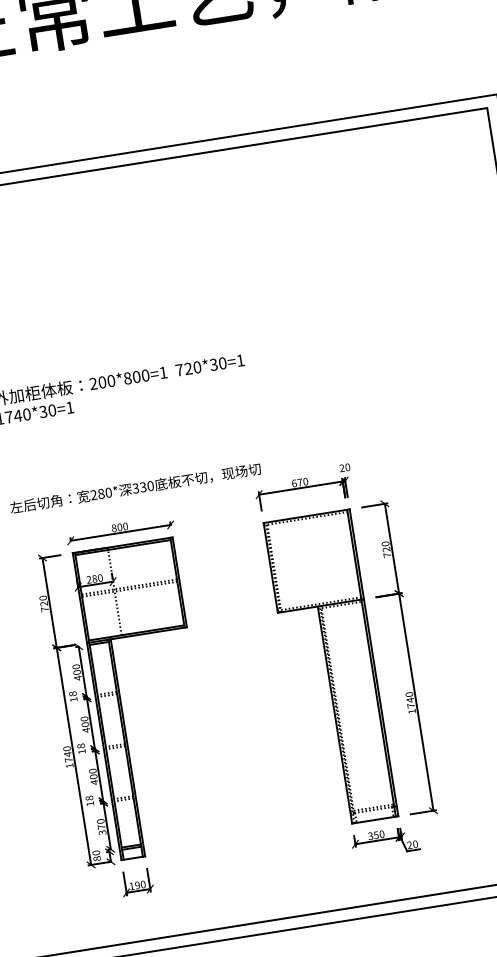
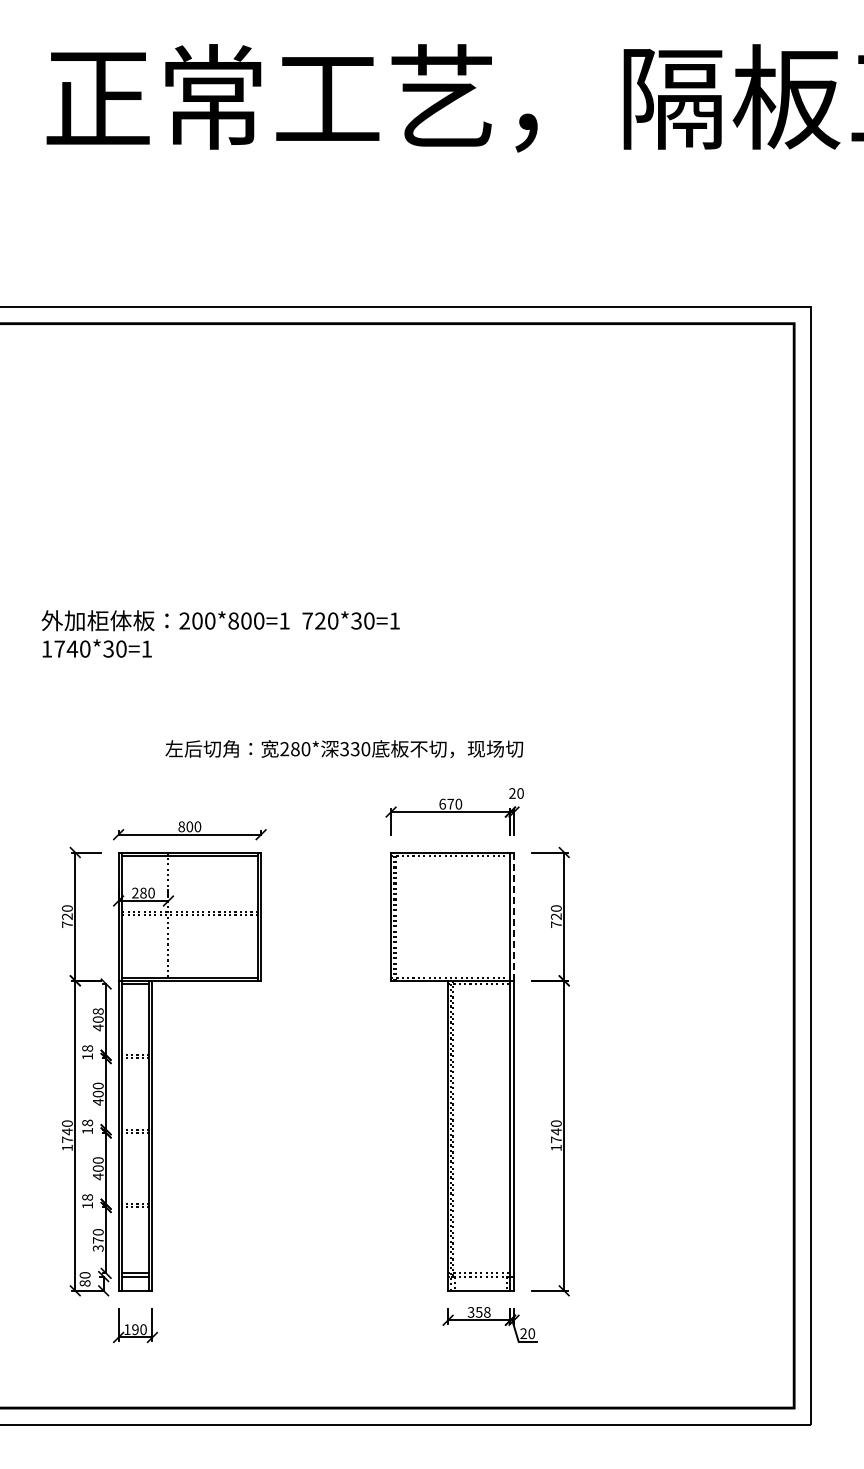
text: (135, 488) -> (344, 748), moved
line: (357, 554) -> (514, 916), solid -> dashed
text: (76, 666) -> (98, 1011), 400 -> 408
text: (382, 834) -> (487, 1312), 350 -> 358

